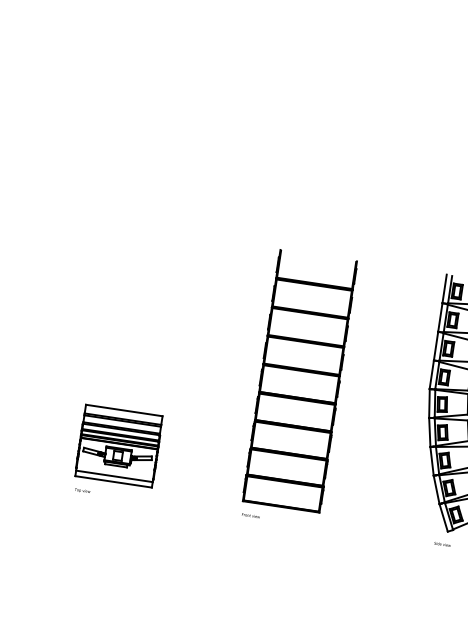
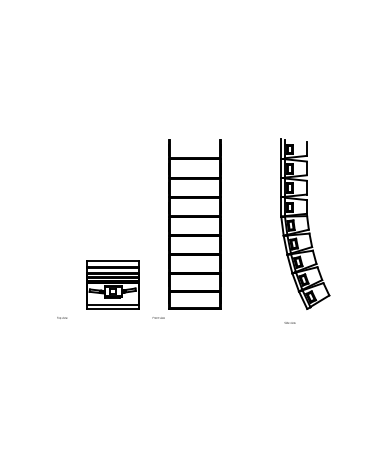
part: (118, 445) -> (112, 284), moved
text: (250, 515) -> (158, 317), moved
text: (441, 543) -> (289, 322), moved

